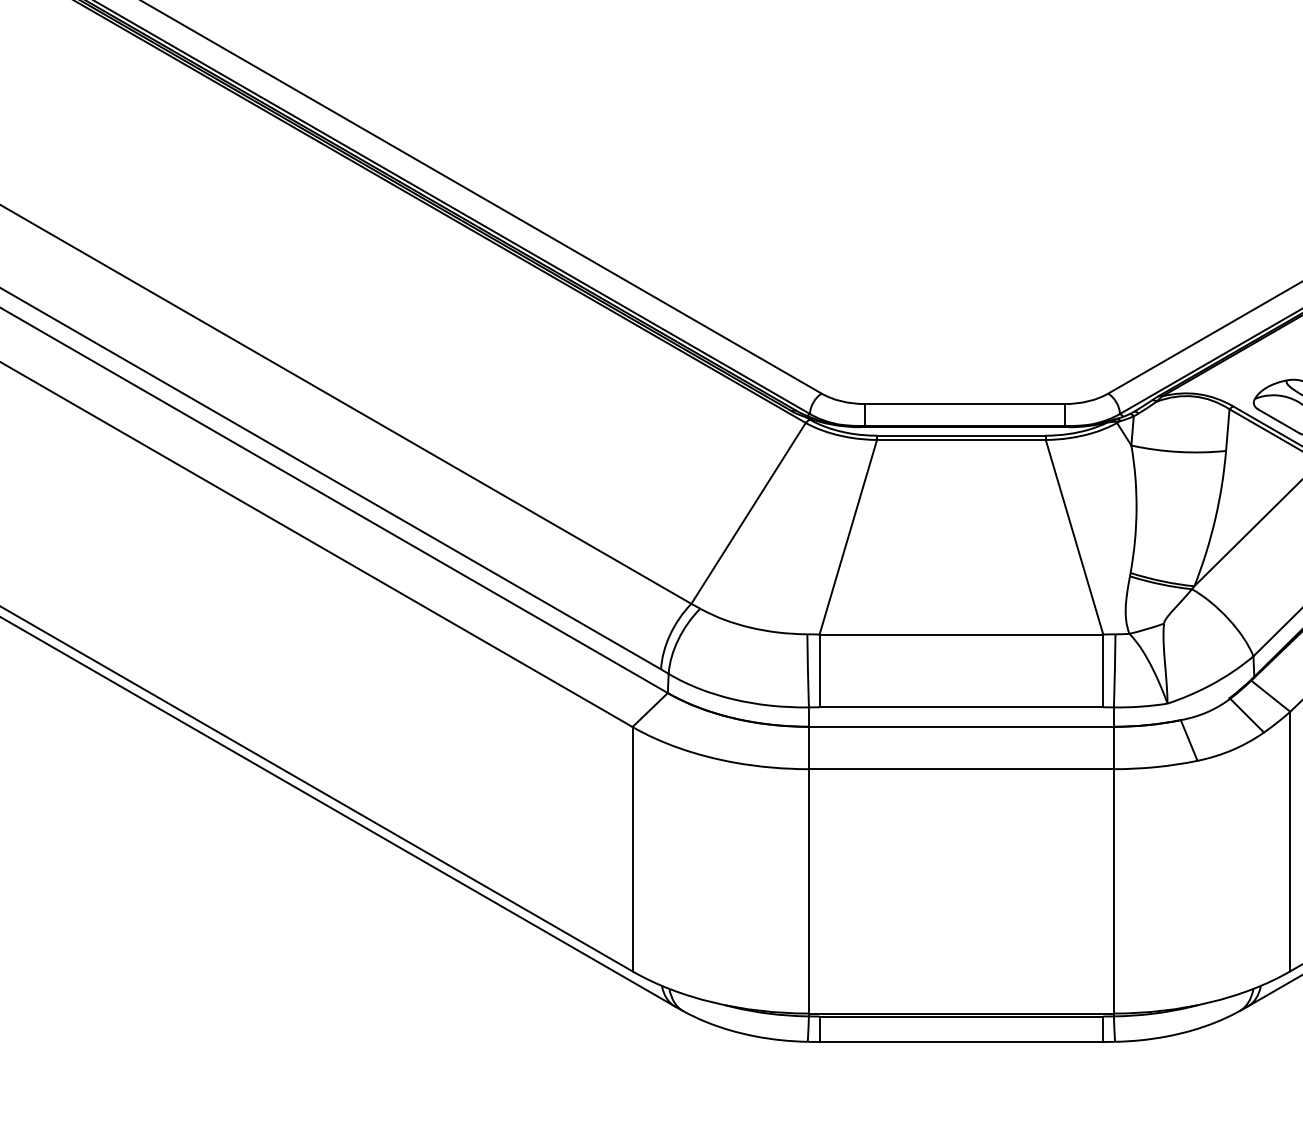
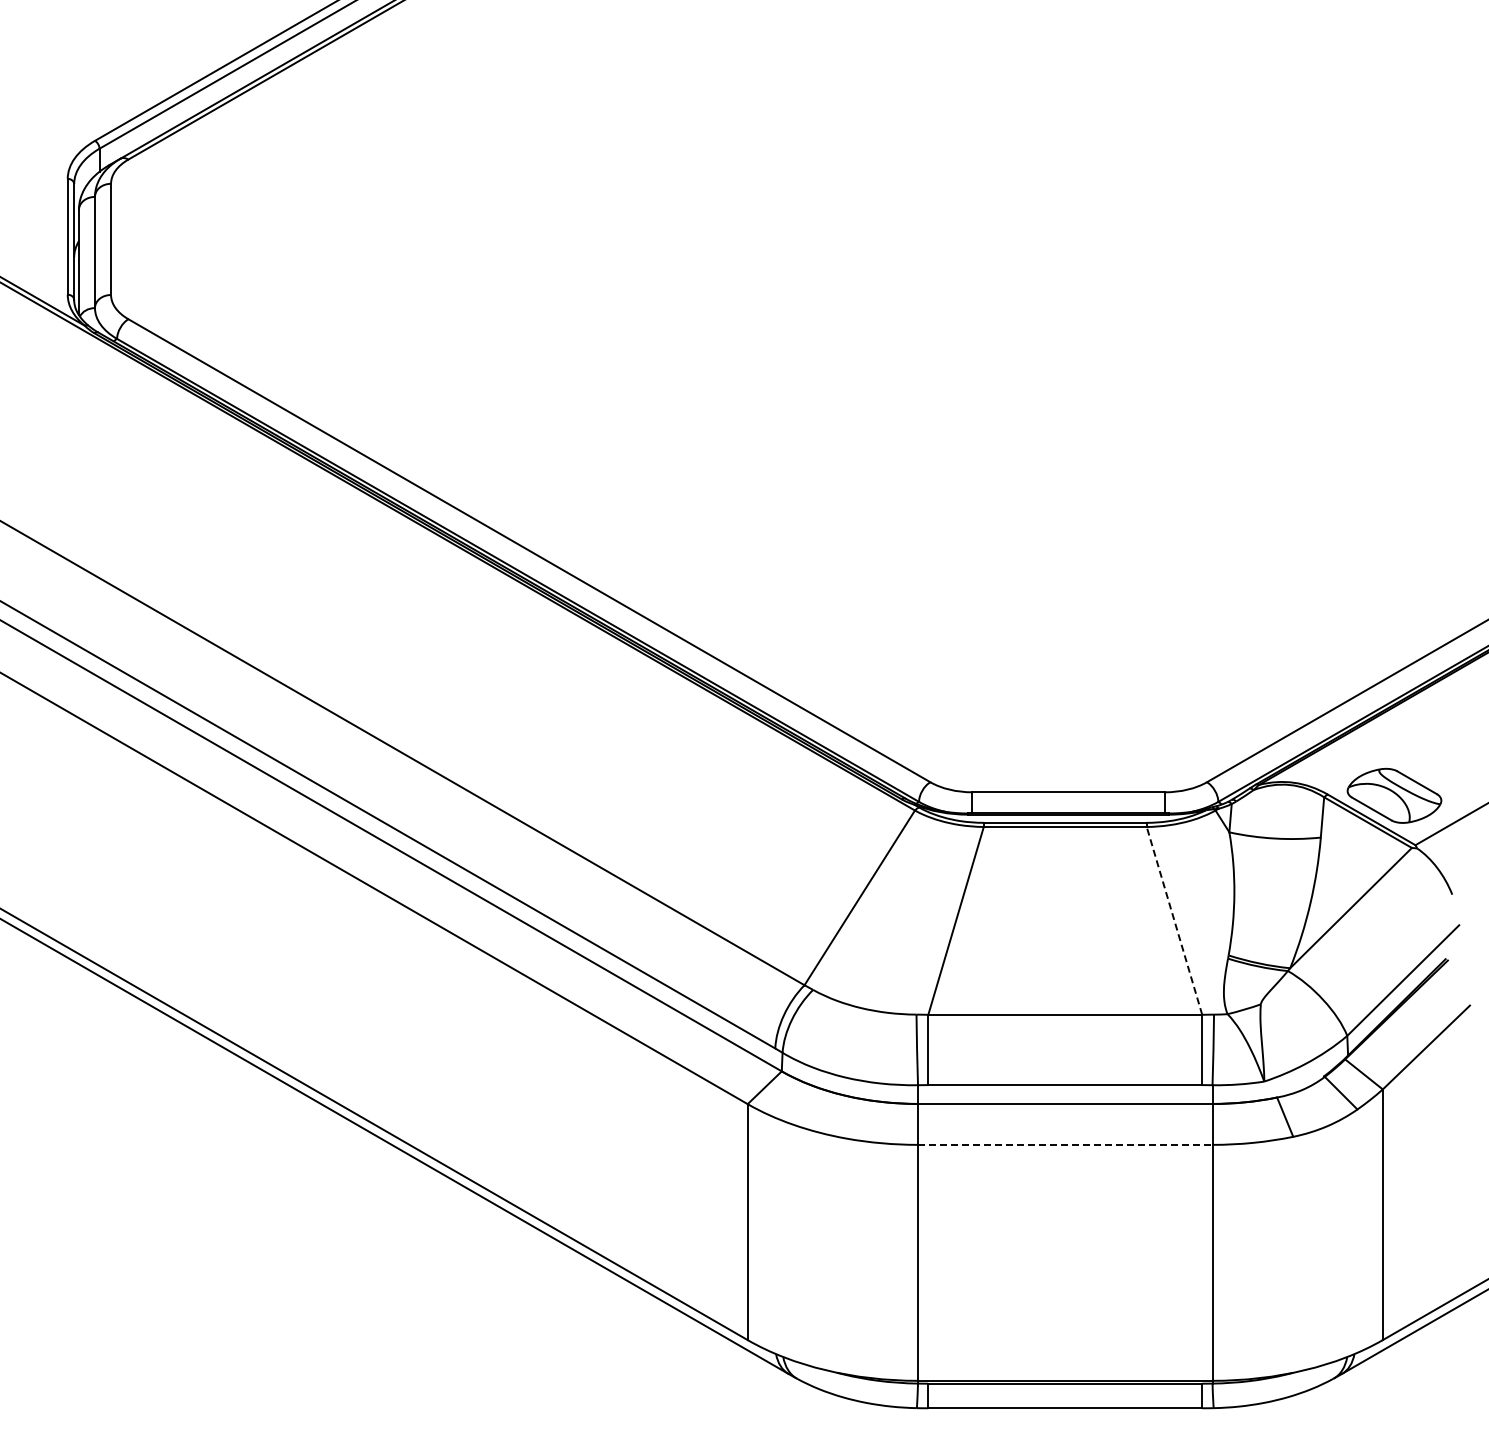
line: (1074, 536) -> (1174, 920), solid -> dashed
line: (961, 768) -> (1065, 1144), solid -> dashed

